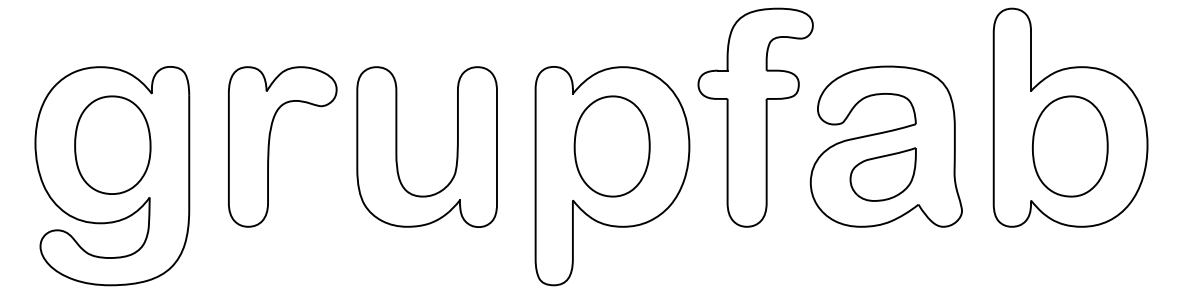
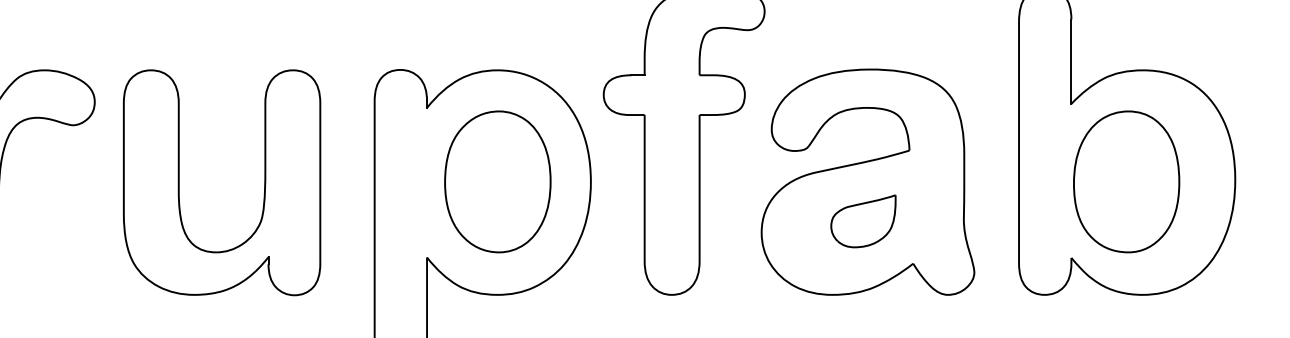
part: (611, 146) -> (496, 181), moved
part: (882, 174) -> (862, 221), size x0.7

